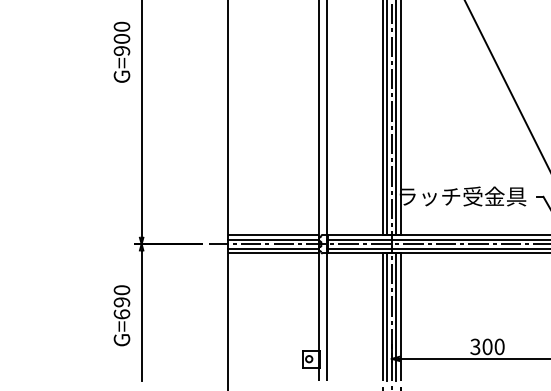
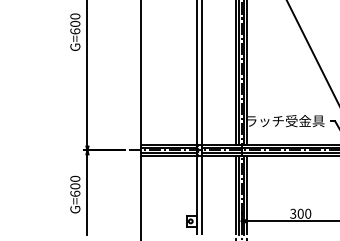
text: (122, 51) -> (75, 31), G=900 -> G=600
text: (122, 302) -> (75, 186), G=690 -> G=600

